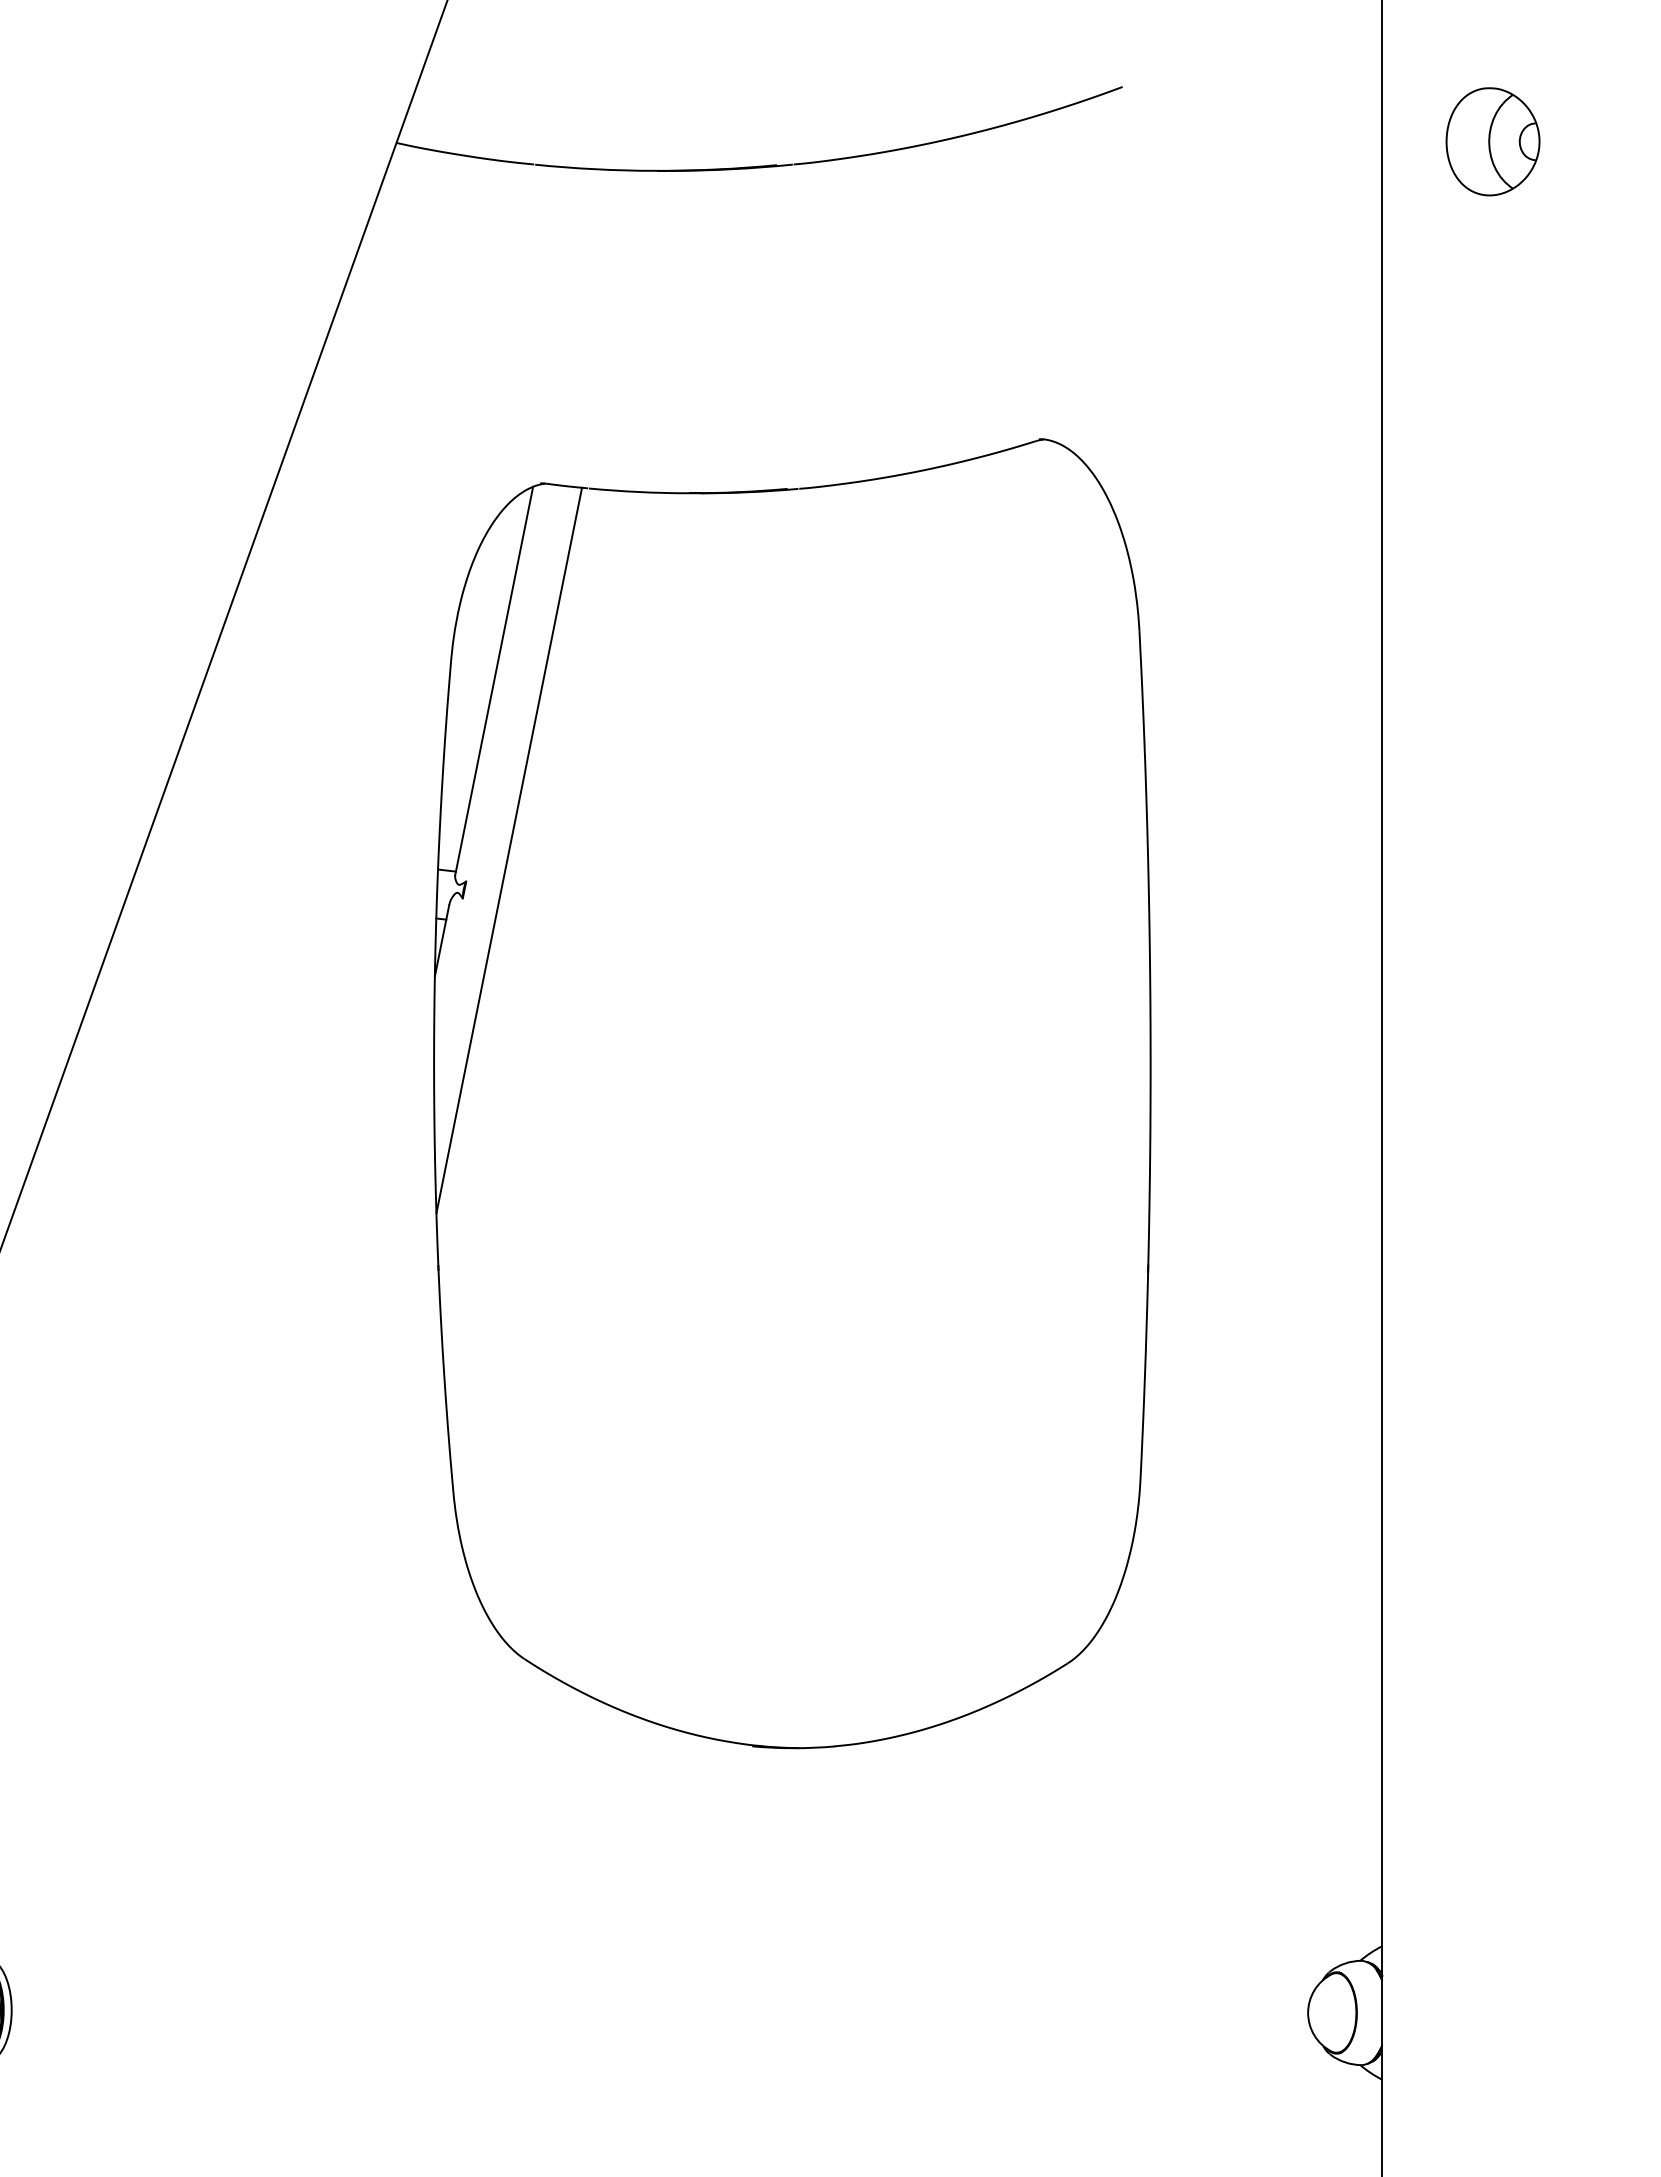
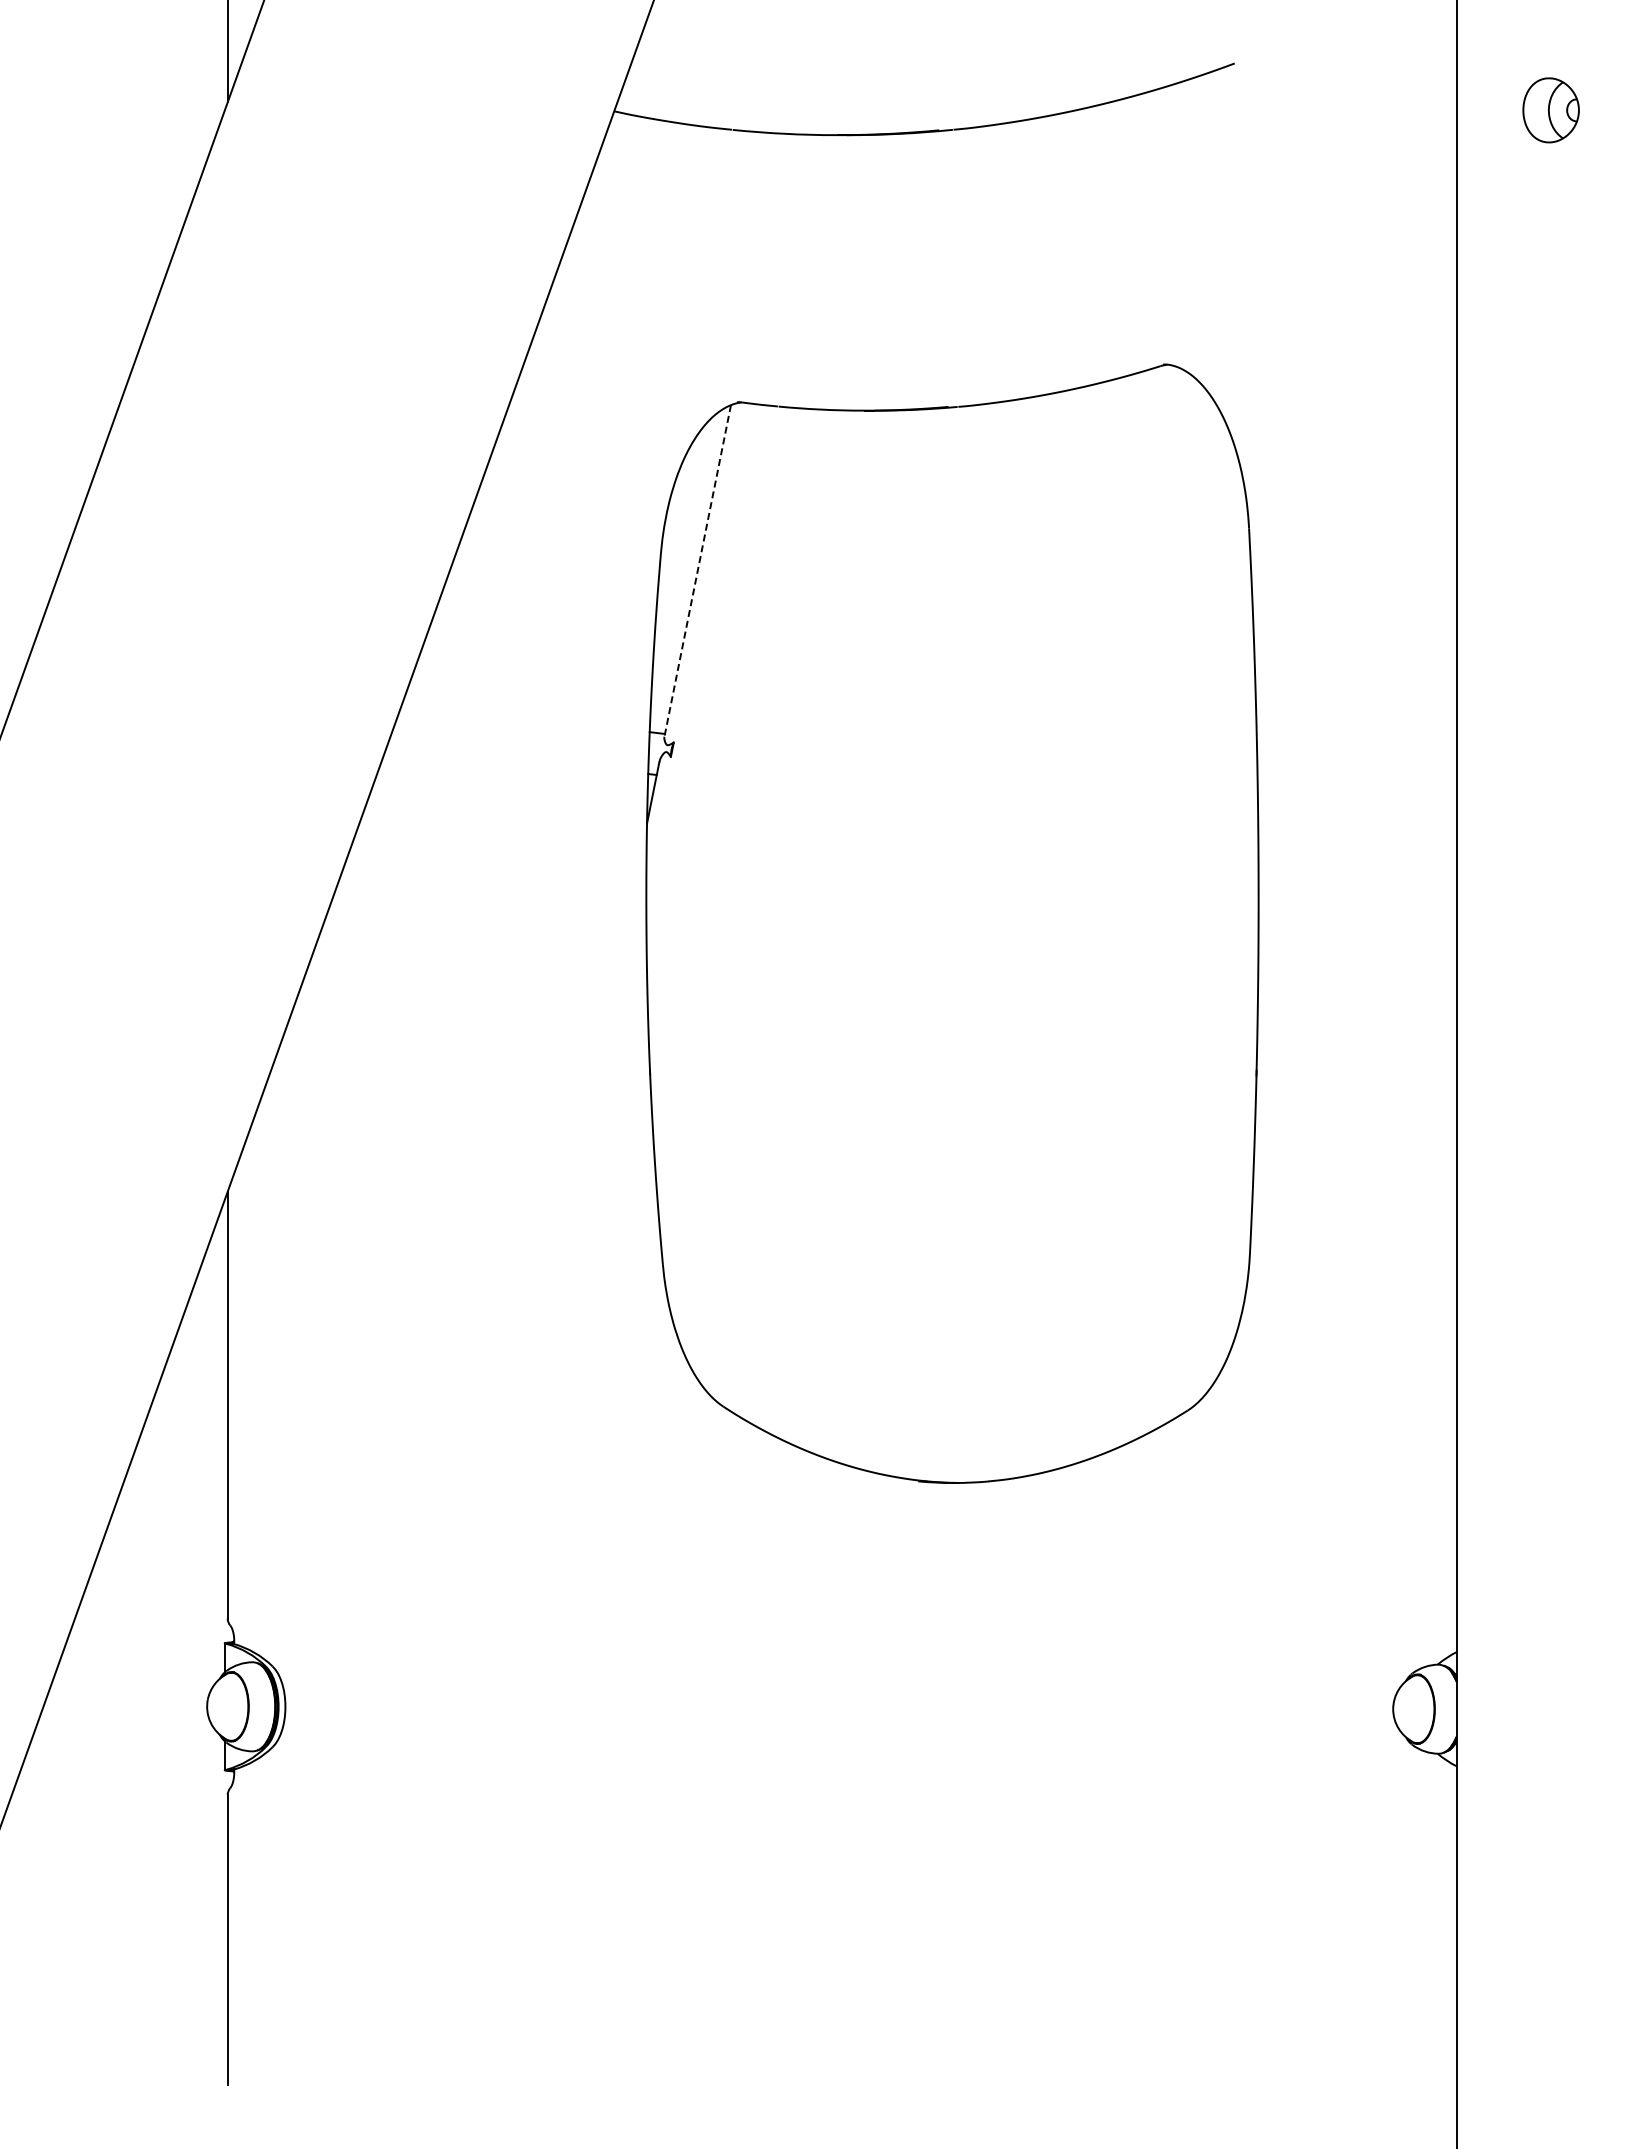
part: (1492, 141) -> (1550, 110), size x0.7
line: (493, 681) -> (697, 571), solid -> dashed
line: (509, 850) -> (710, 715), removed

